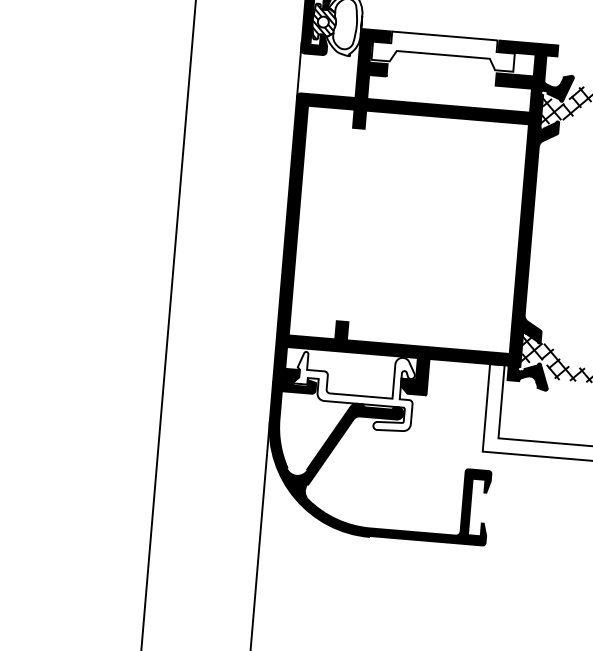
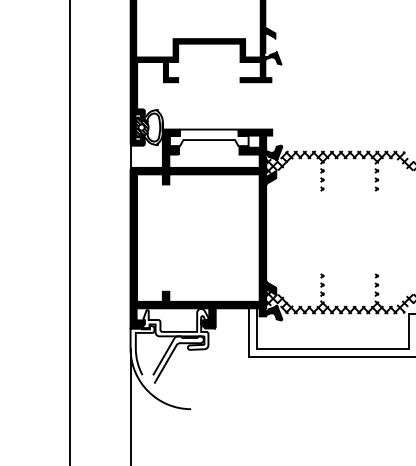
fill: (378, 462) -> (192, 367), removed

